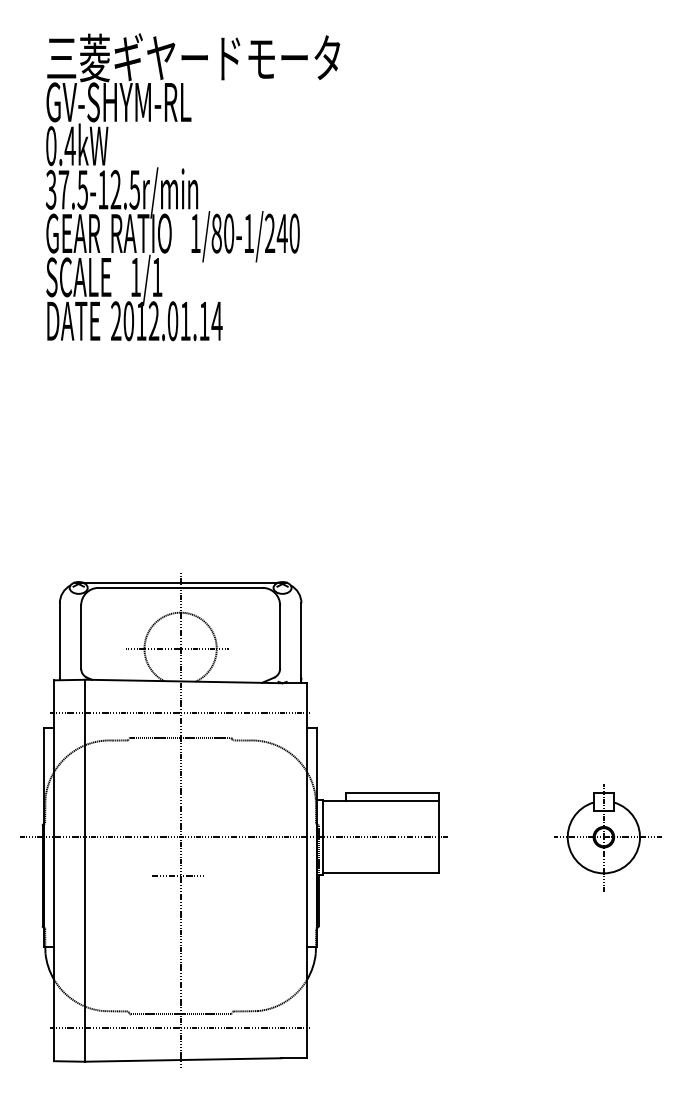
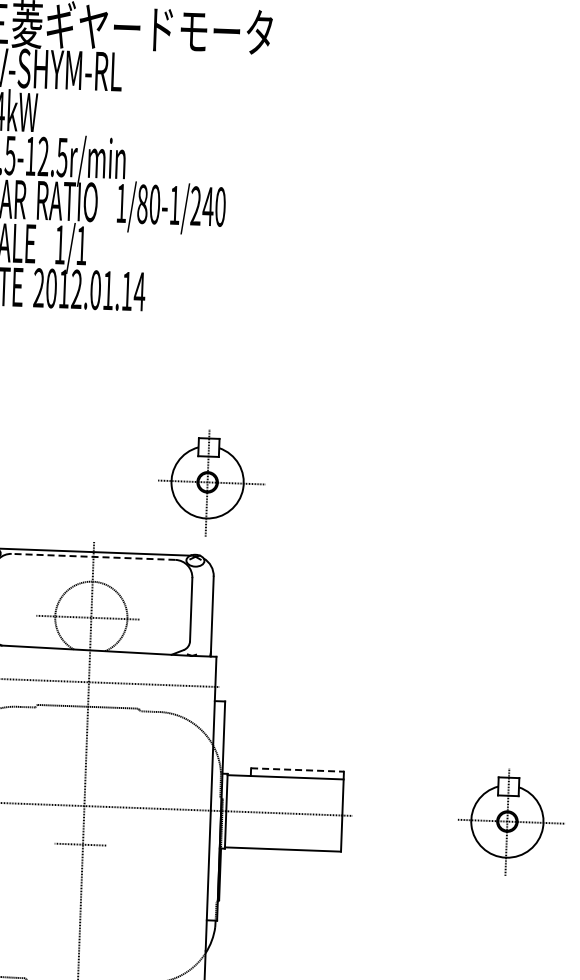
part: (295, 509) -> (211, 482), added
line: (180, 587) -> (93, 556), solid -> dashed
line: (392, 793) -> (297, 770), solid -> dashed

